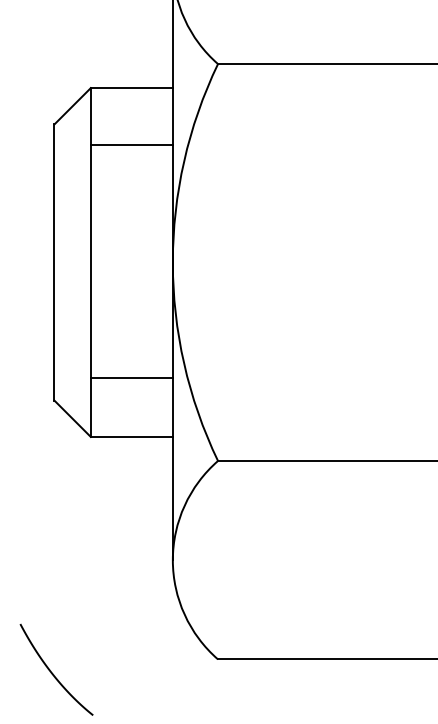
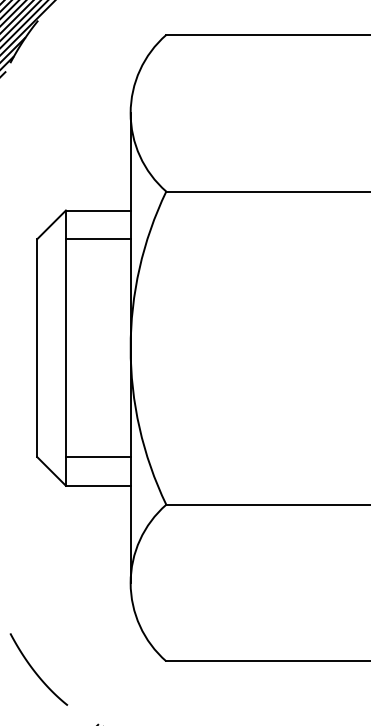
line: (130, 145) -> (97, 239), moved
line: (130, 378) -> (97, 457), moved

